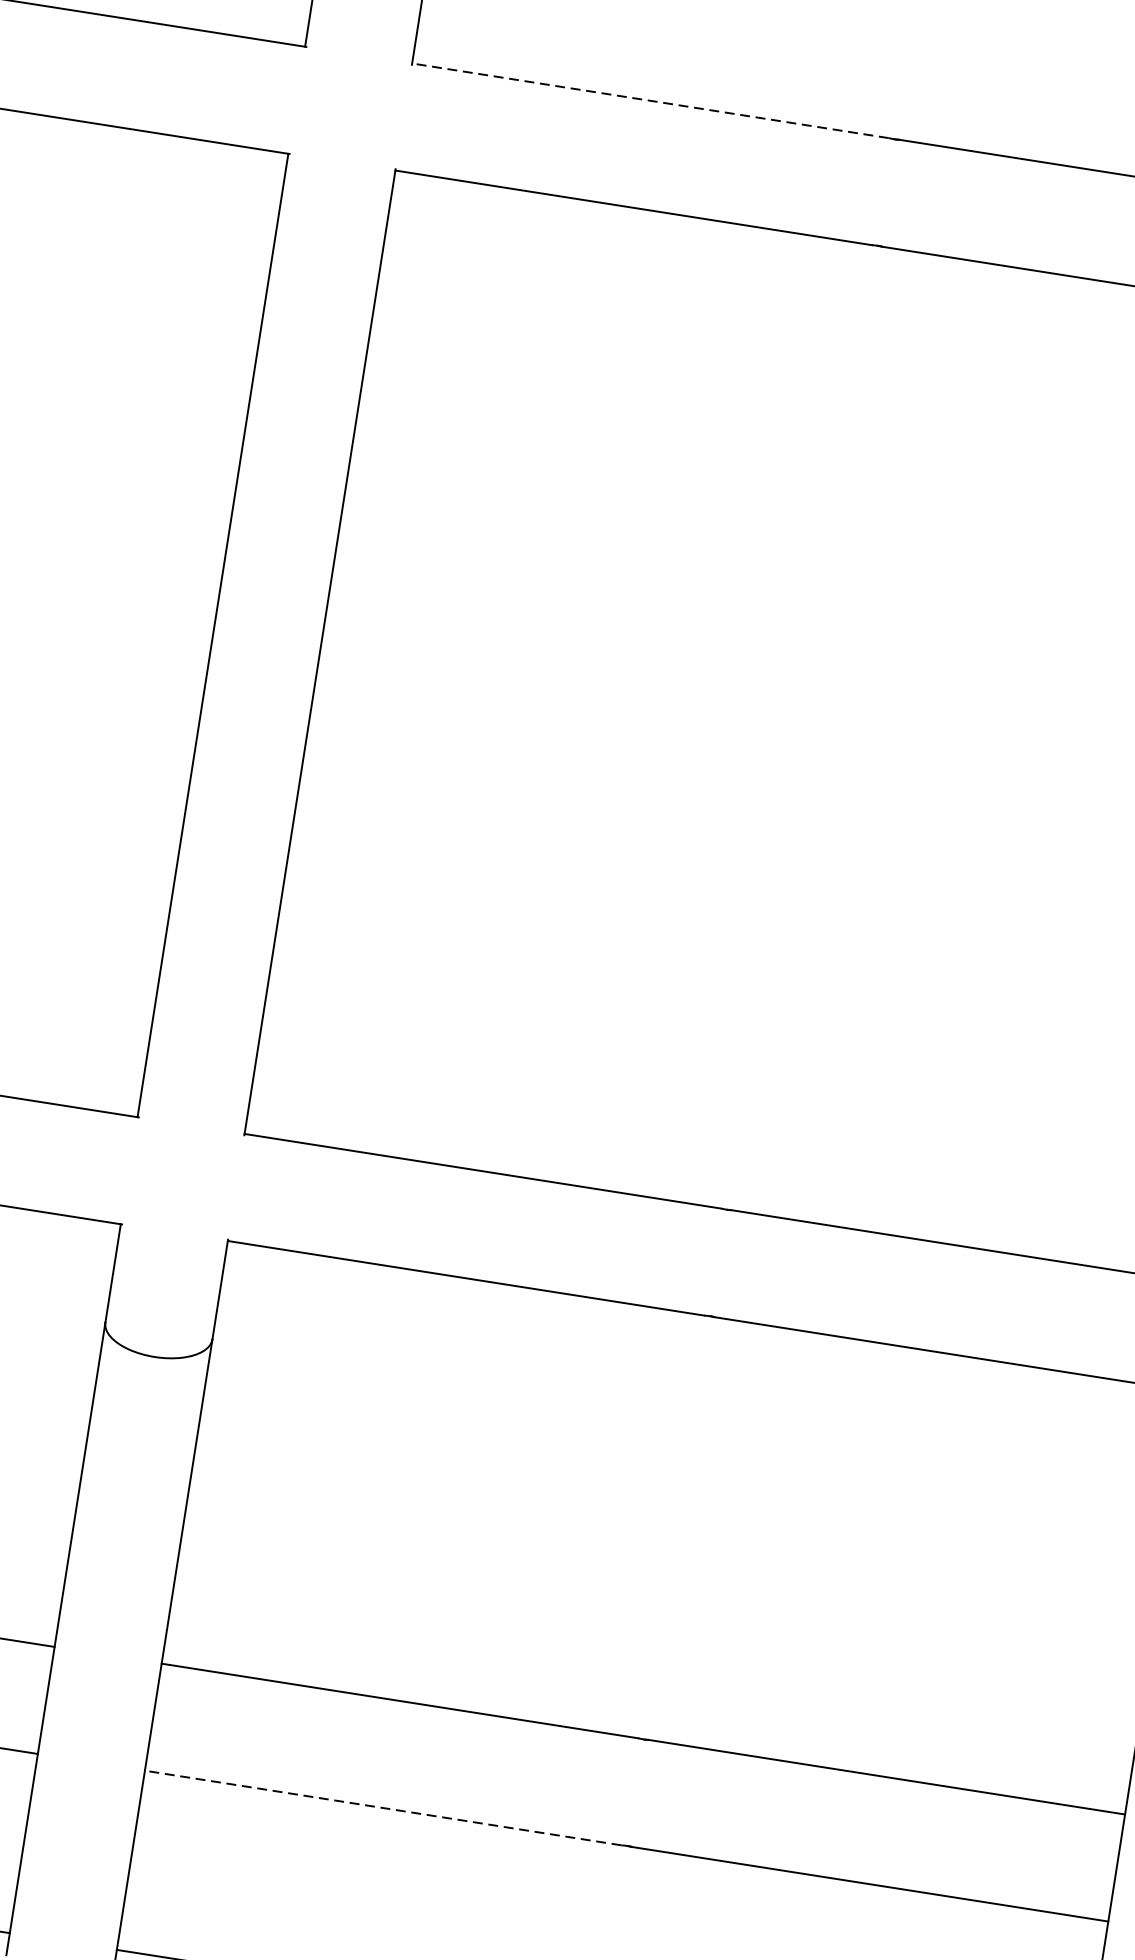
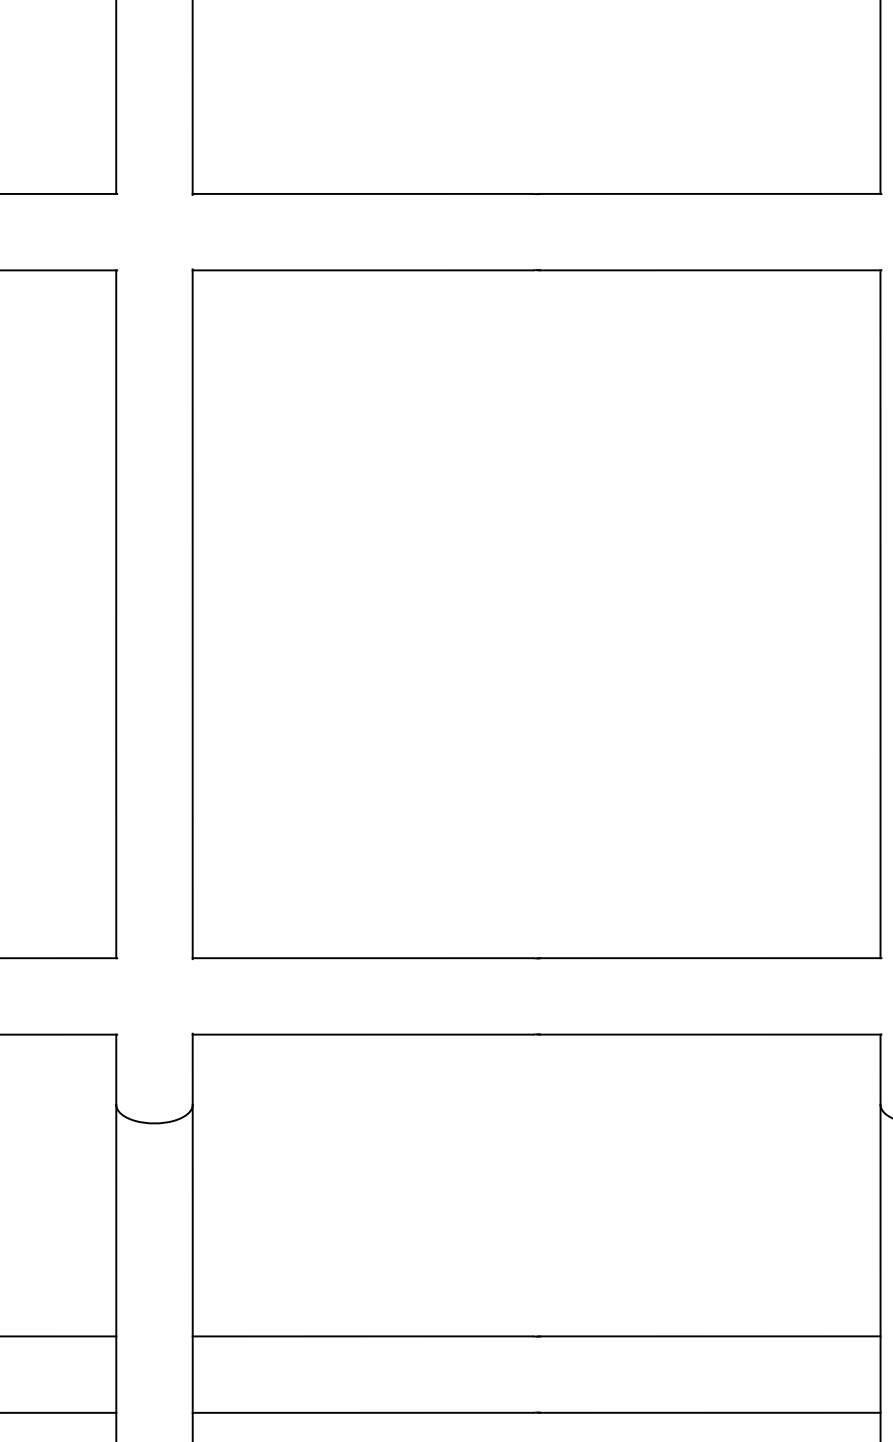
line: (650, 100) -> (362, 193), dashed -> solid
line: (382, 1807) -> (362, 1412), dashed -> solid

